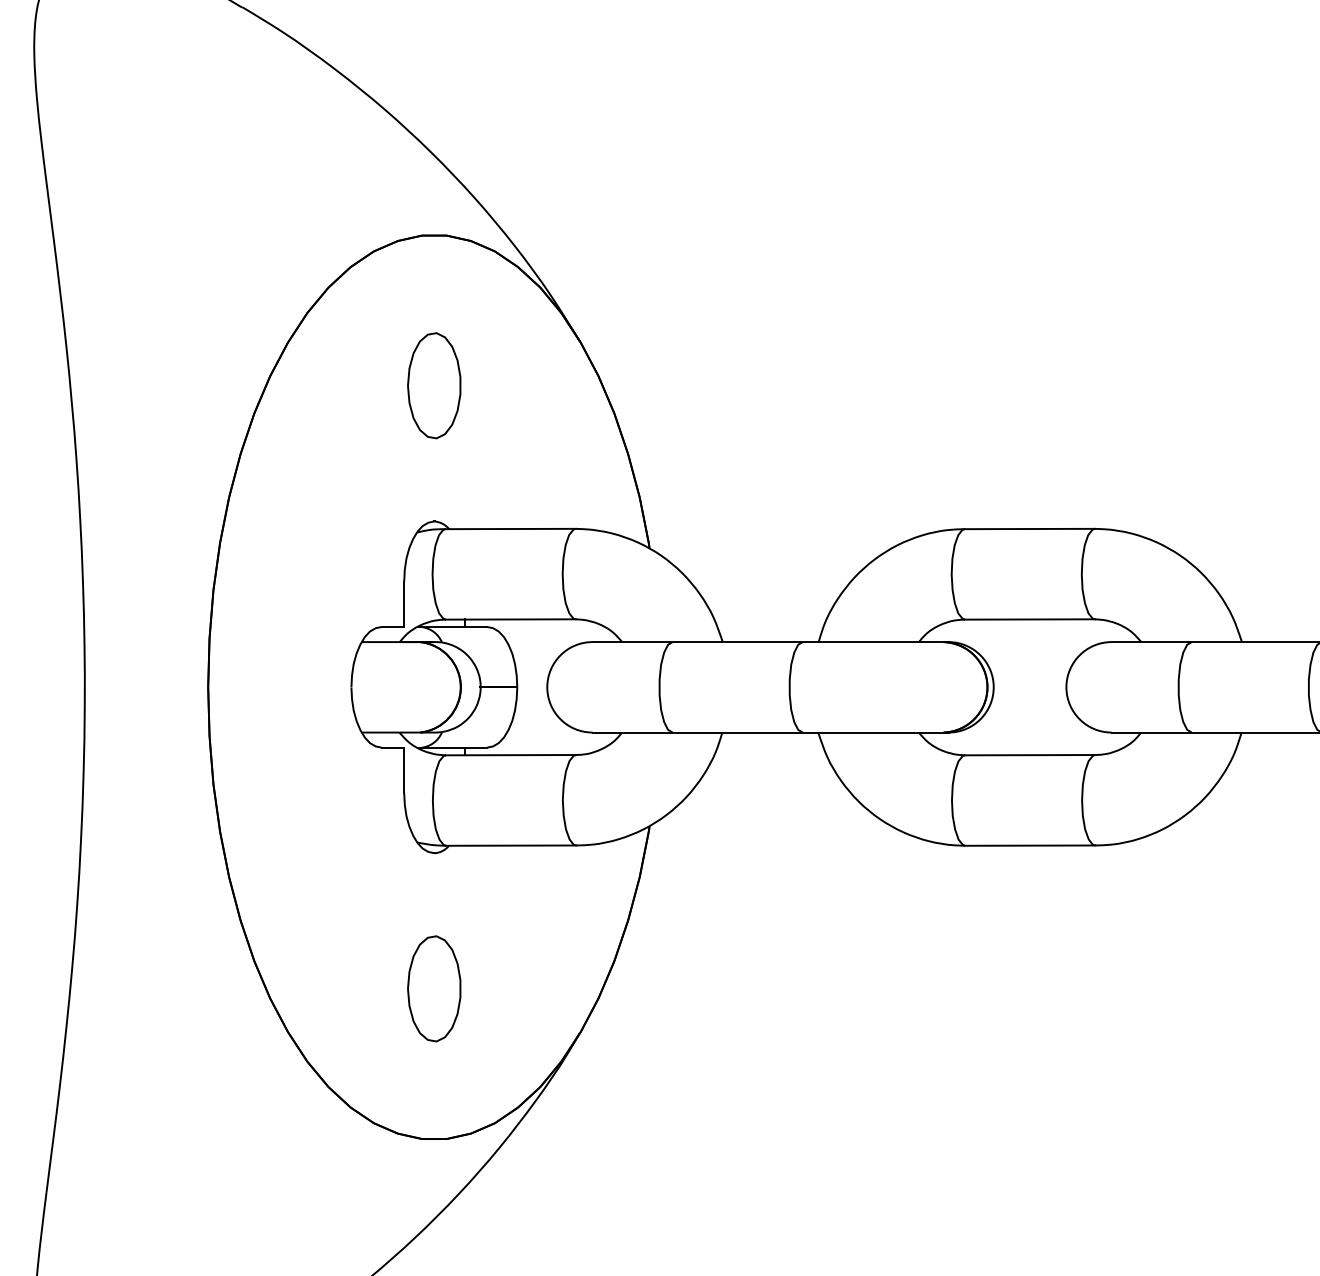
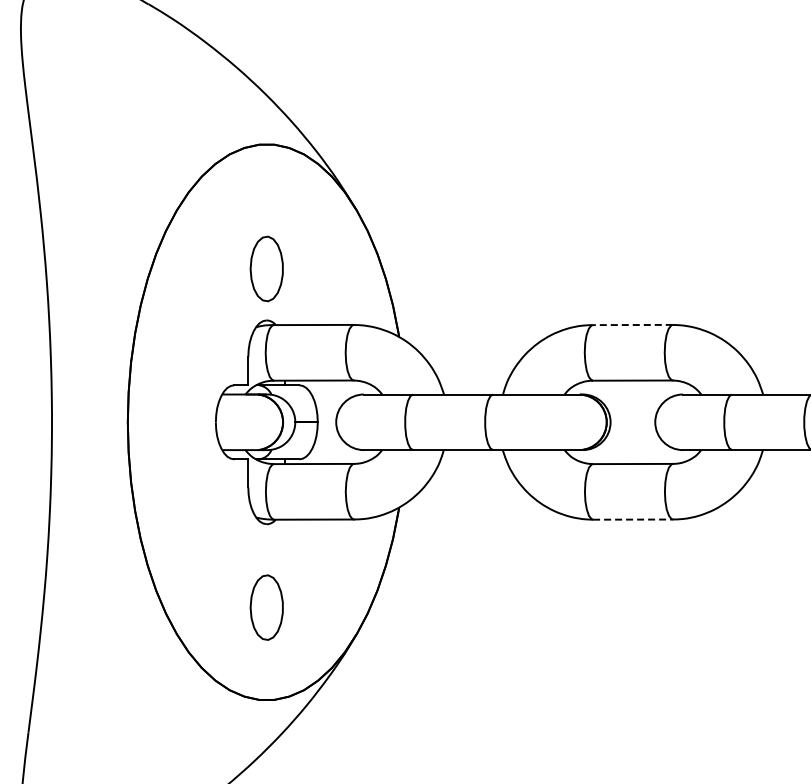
part: (433, 384) -> (266, 268), moved
line: (1029, 529) -> (632, 325), solid -> dashed
line: (1030, 845) -> (633, 519), solid -> dashed

